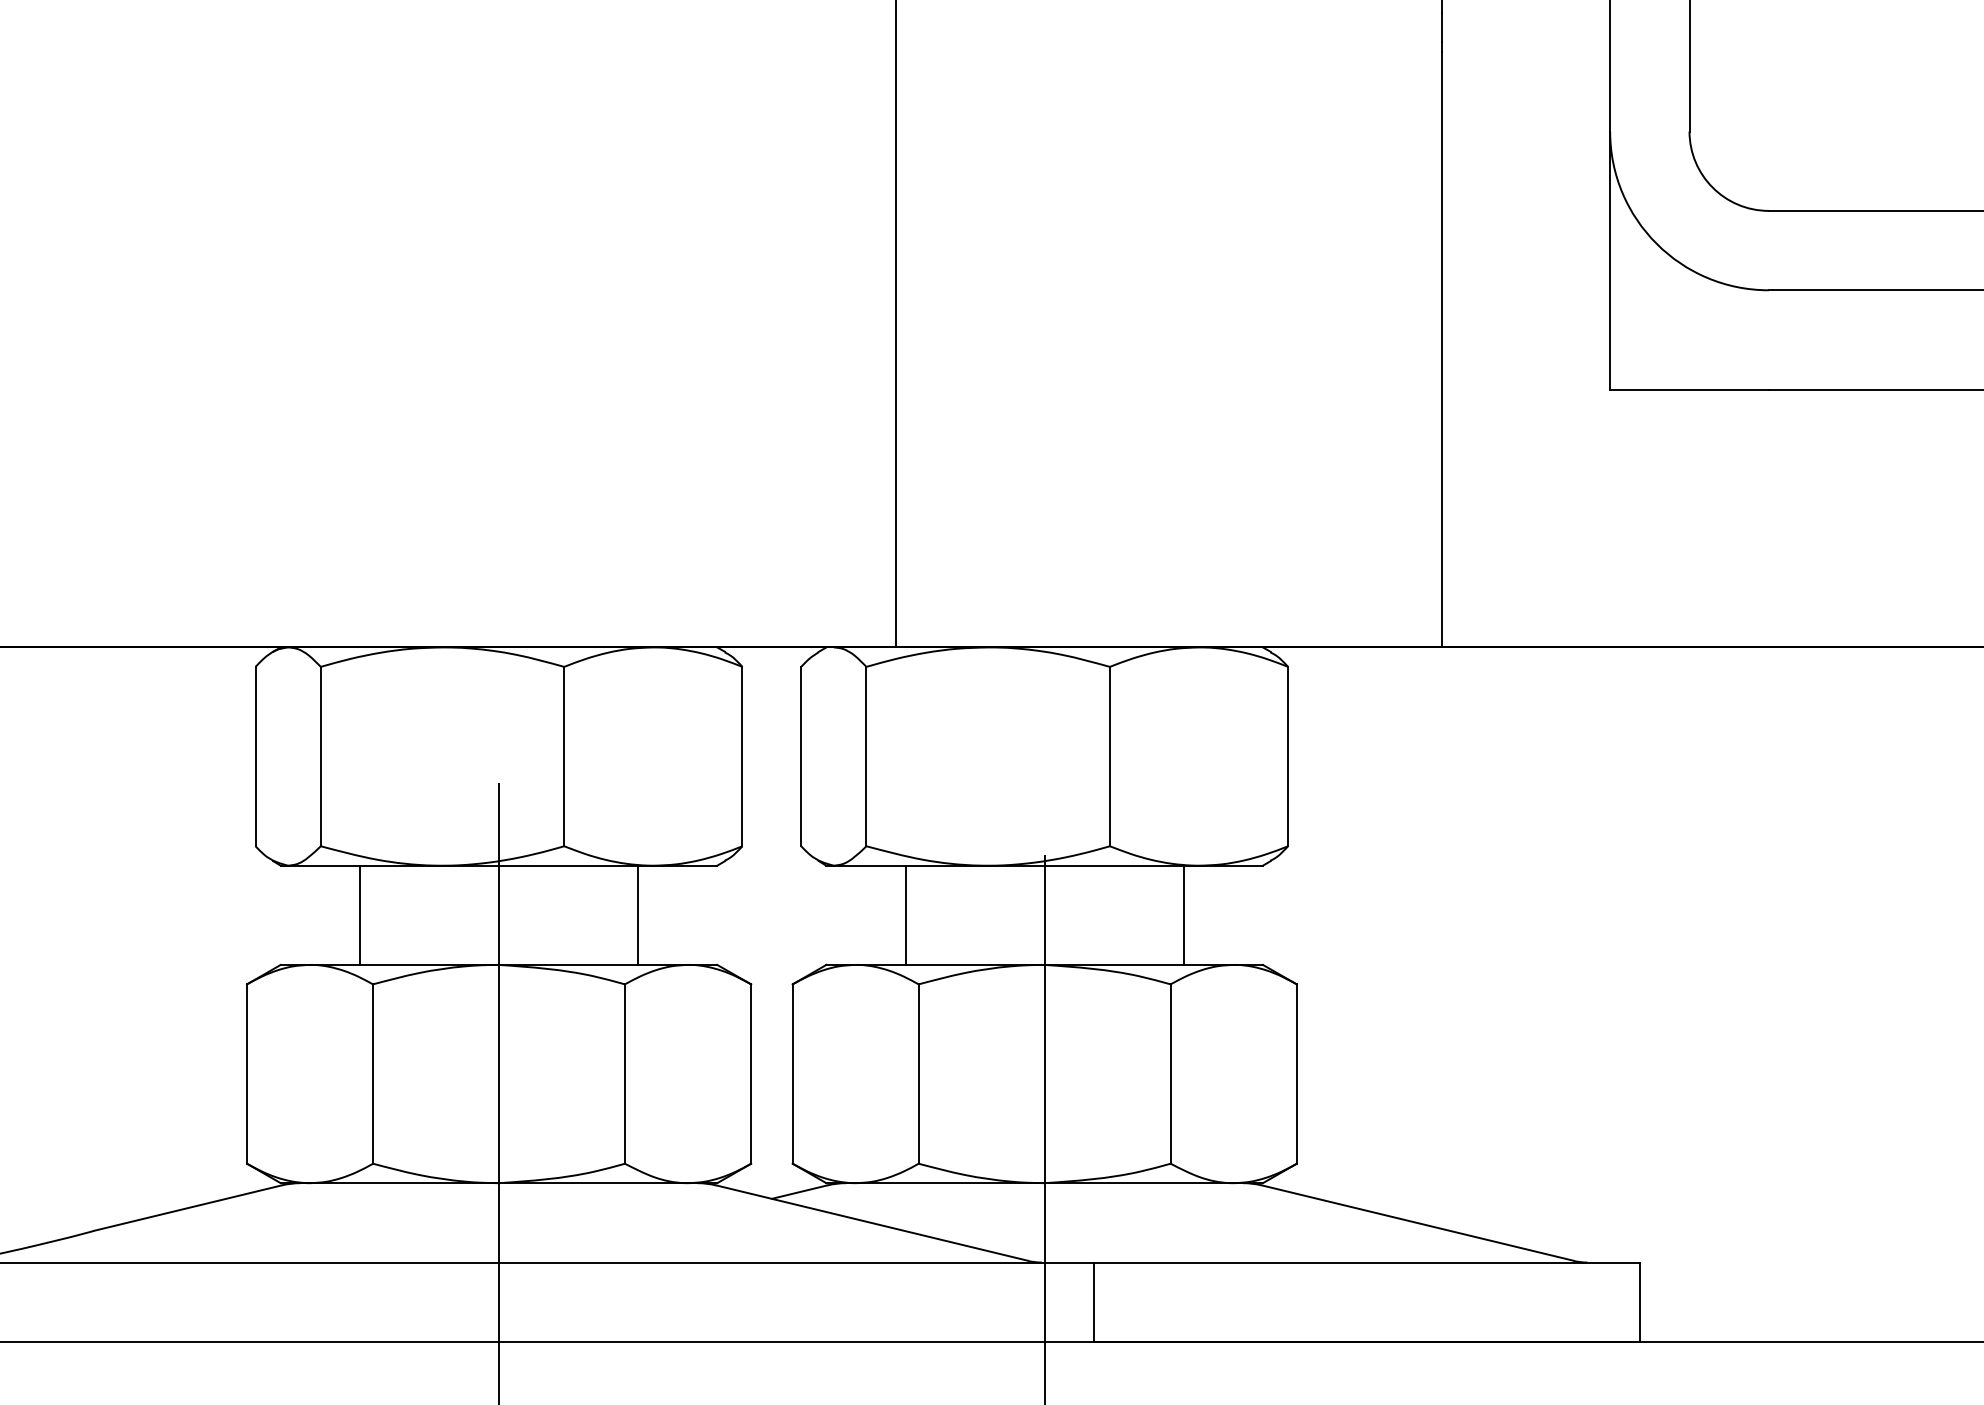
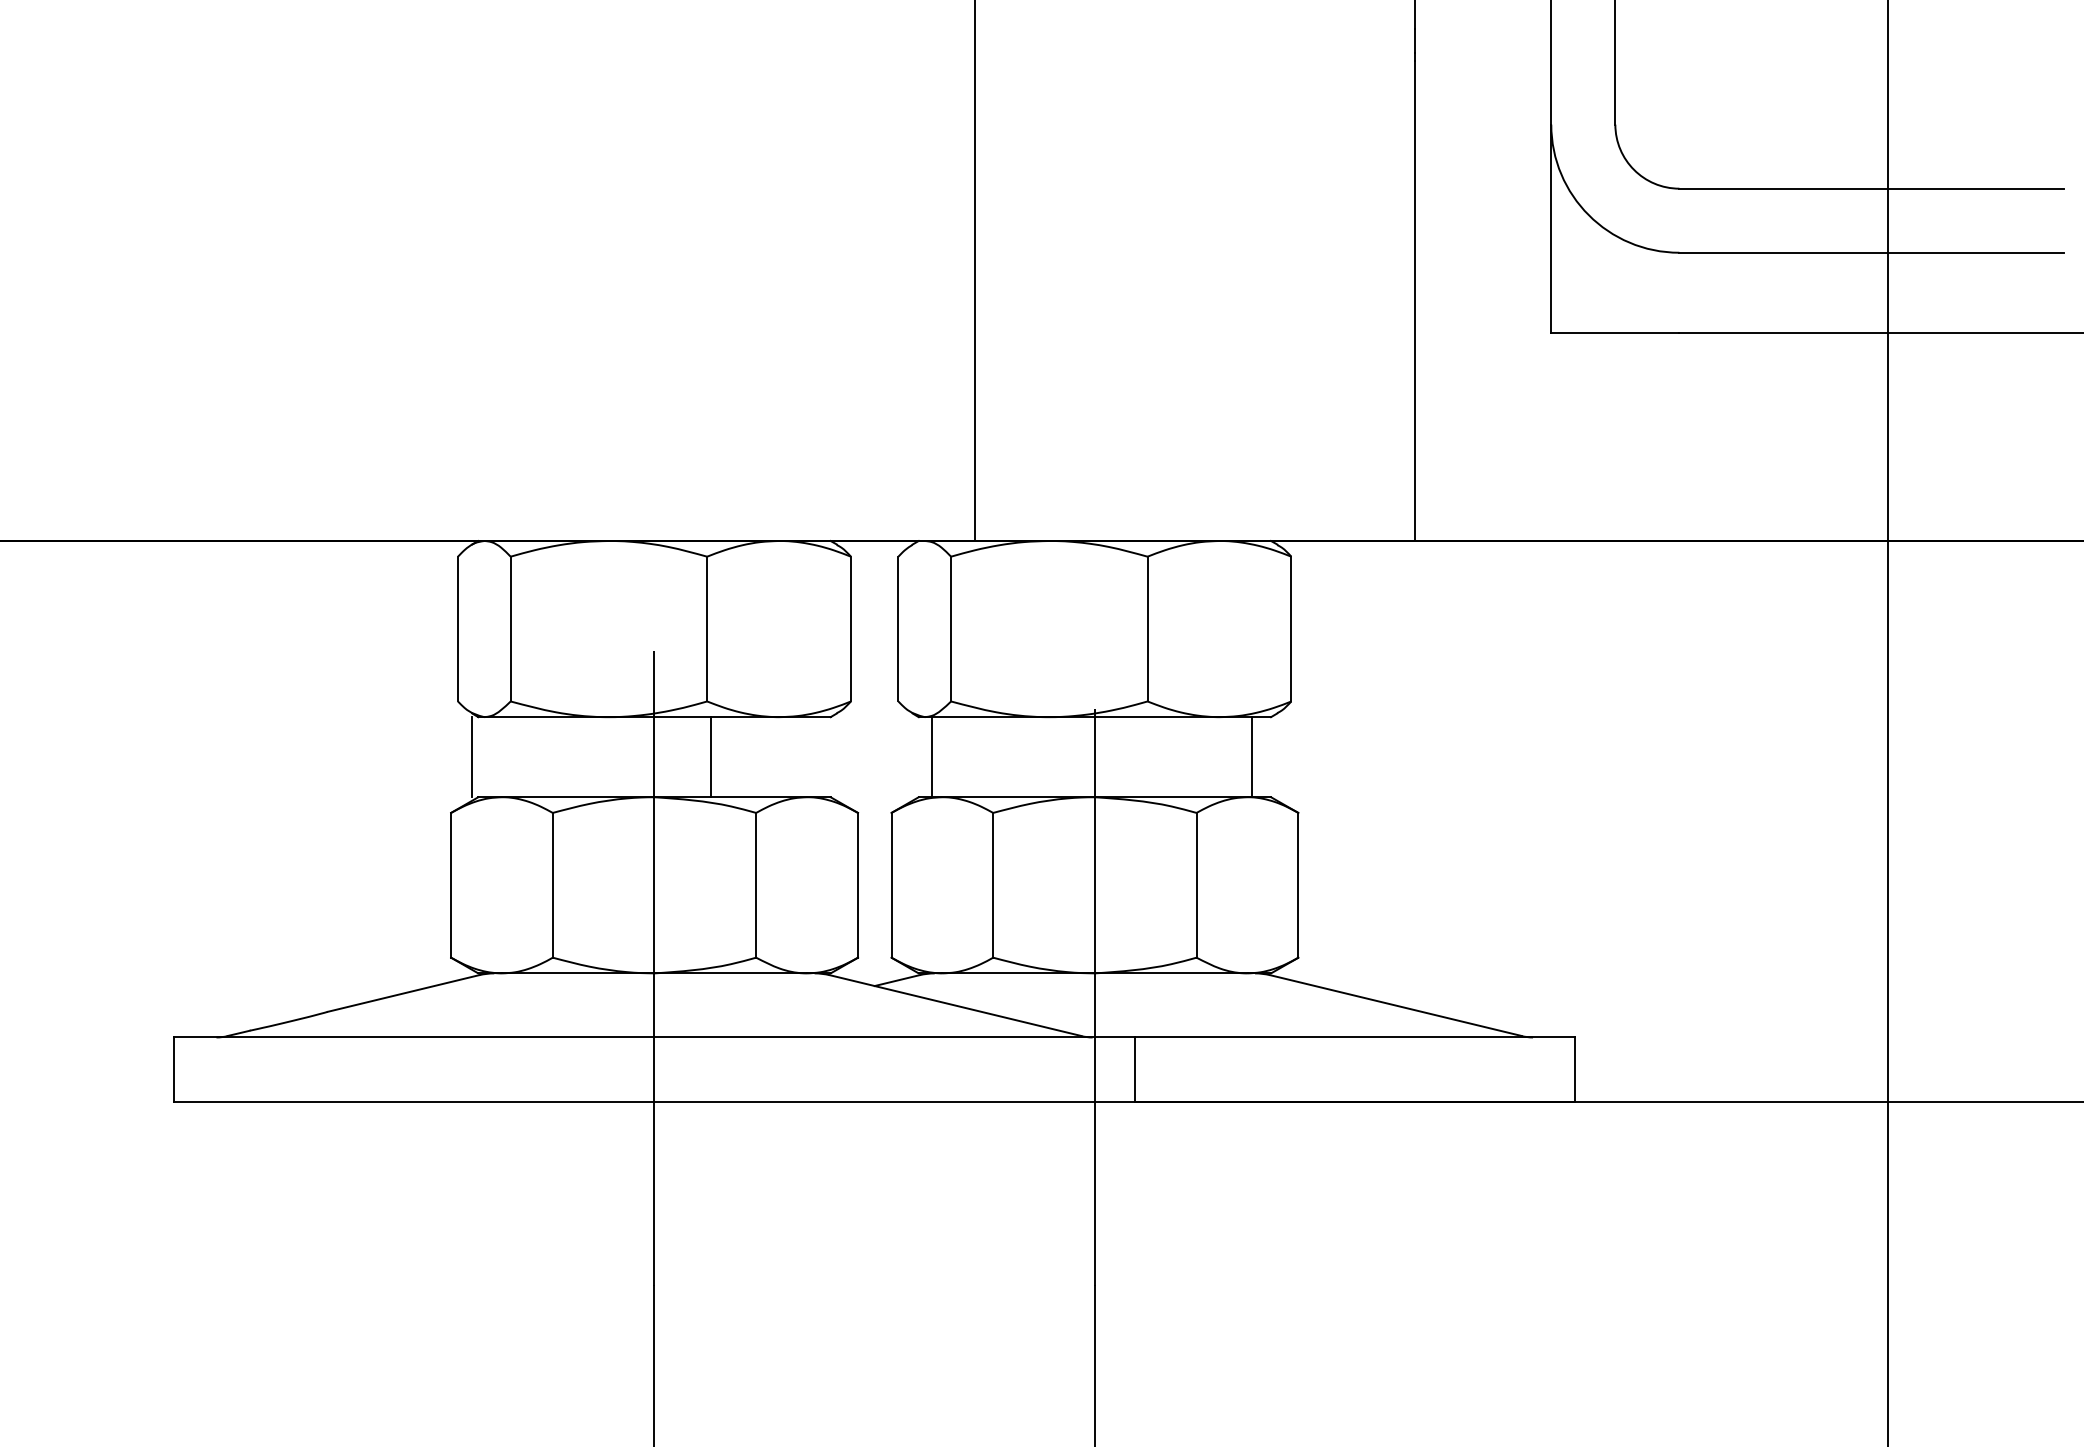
line: (360, 915) -> (472, 757), moved
line: (637, 915) -> (710, 757), moved
line: (905, 915) -> (931, 757), moved
line: (1182, 915) -> (1251, 757), moved

